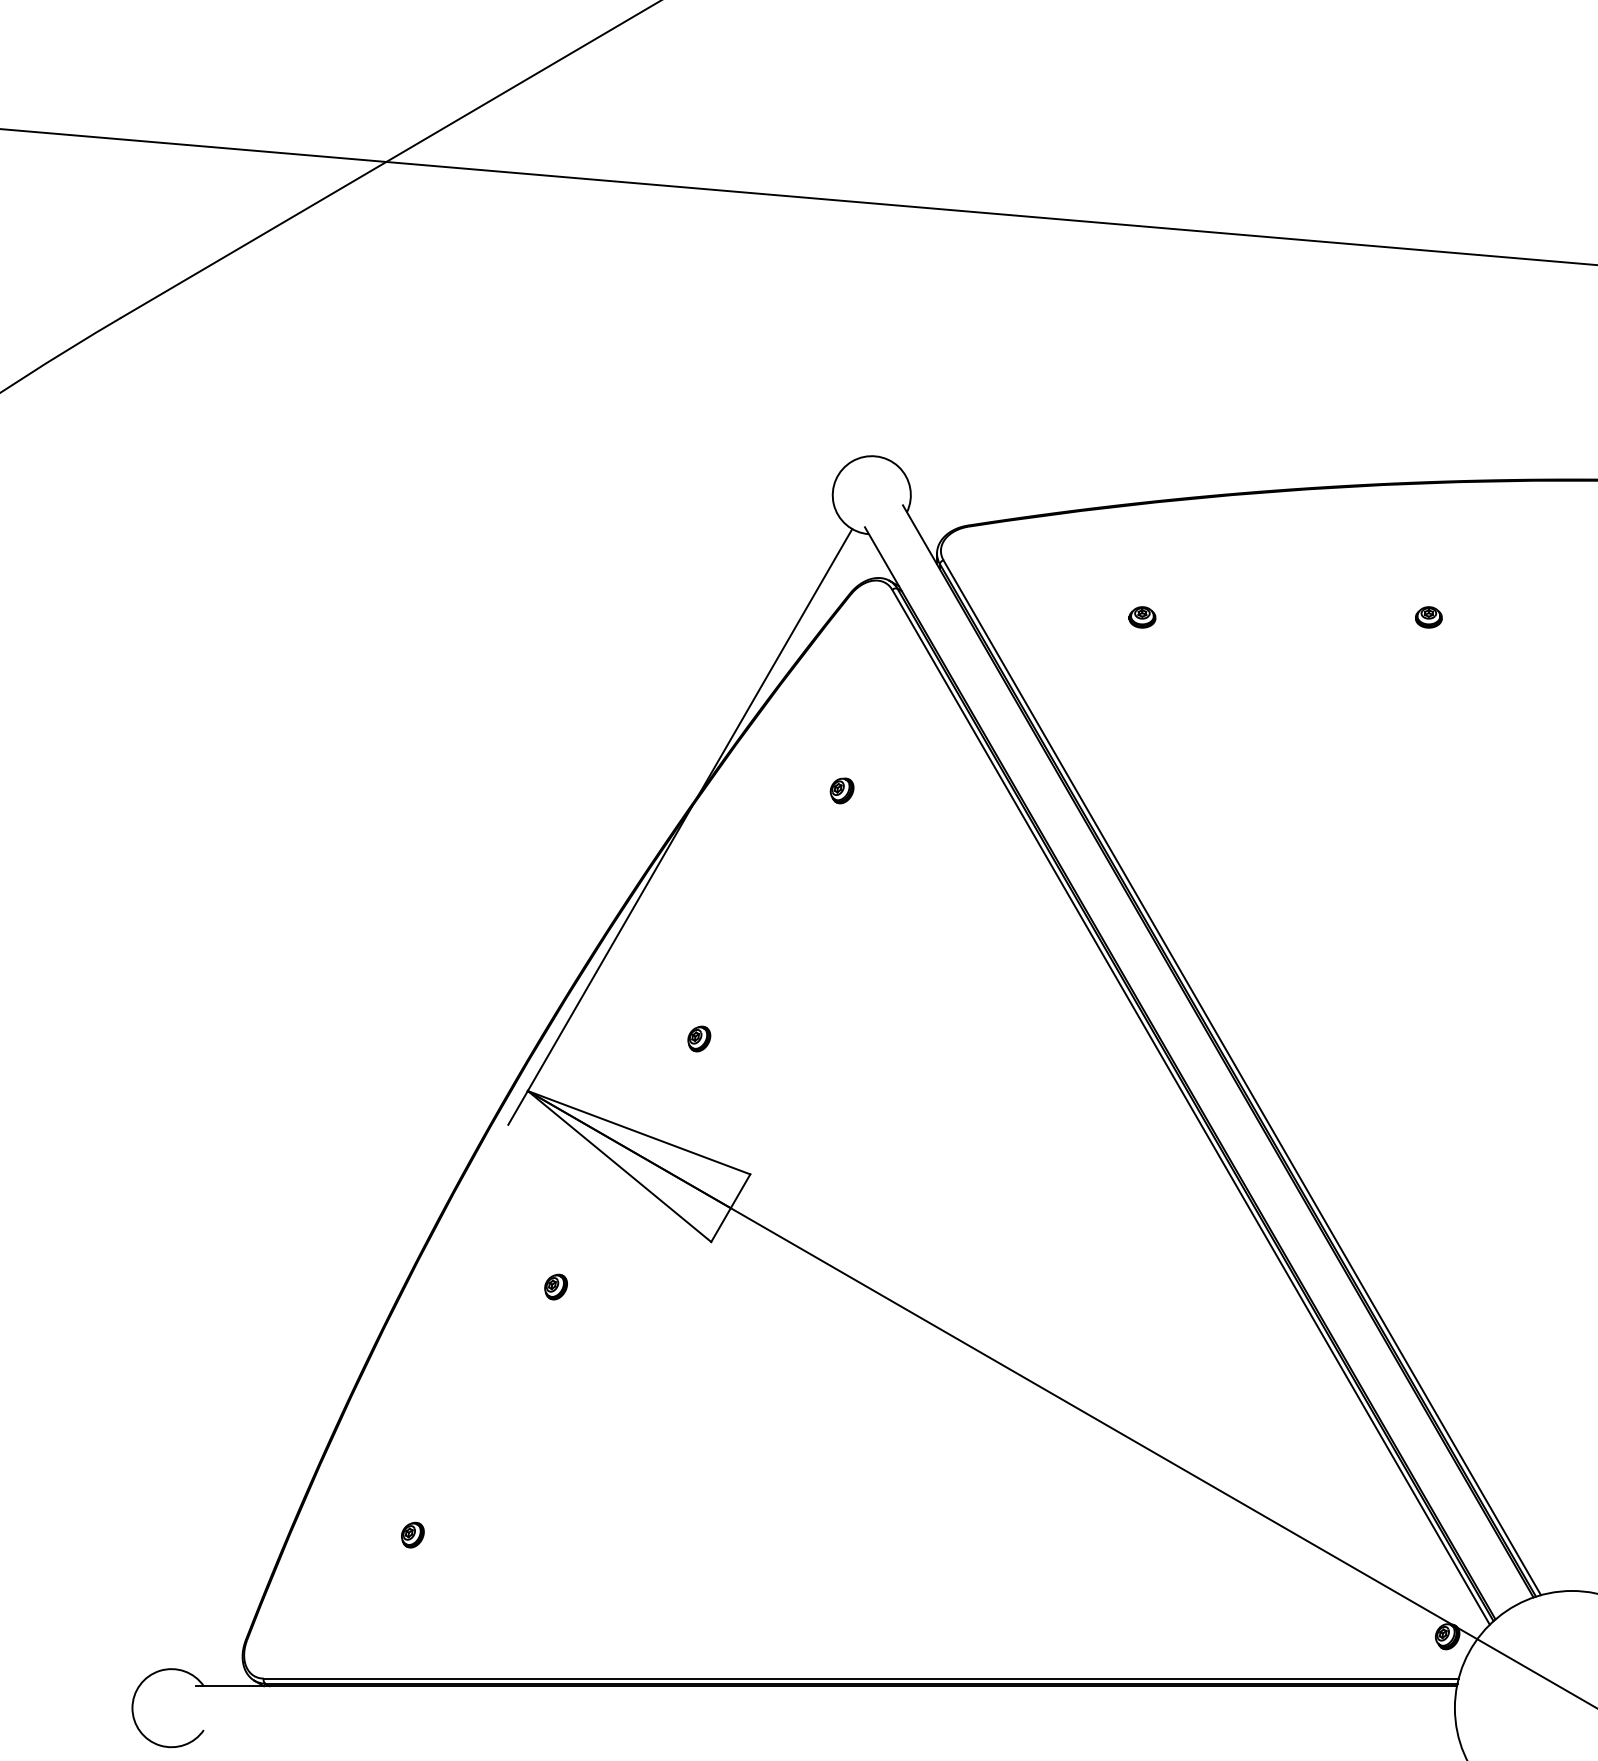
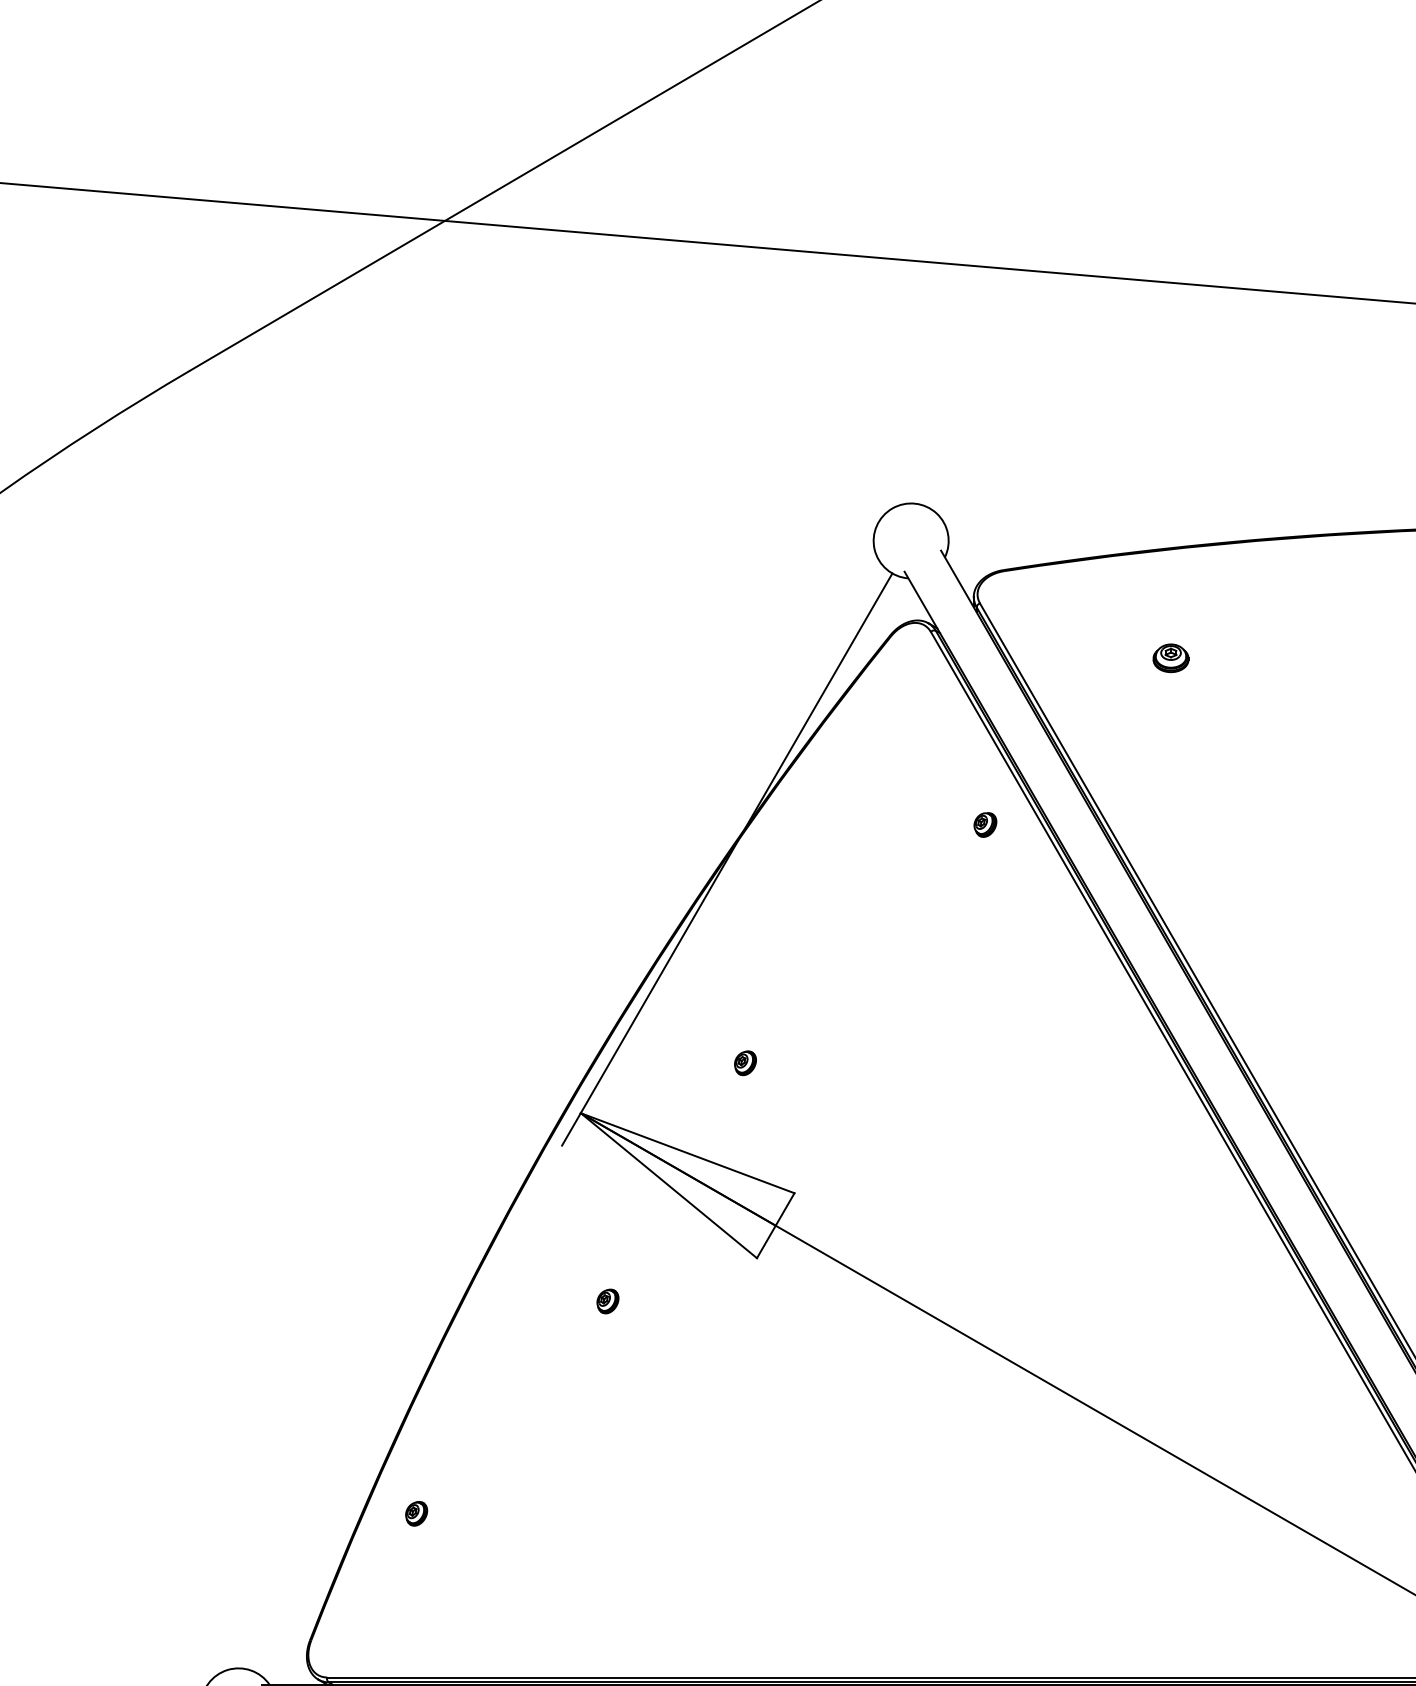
part: (1142, 617) -> (1171, 658), size x1.4
part: (841, 790) -> (984, 824), moved
part: (412, 1534) -> (416, 1513), moved

